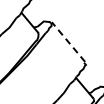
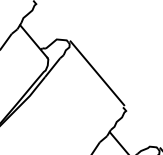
line: (68, 42) -> (97, 74), dashed -> solid

